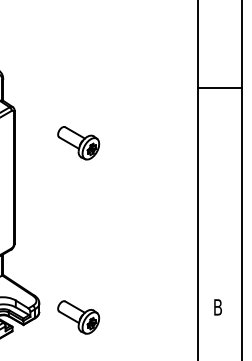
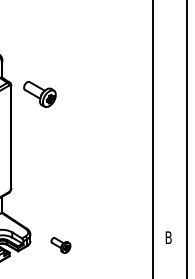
line: (219, 87) -> (169, 67), removed
part: (78, 143) -> (39, 94), moved
part: (78, 317) -> (60, 245), size x0.6

